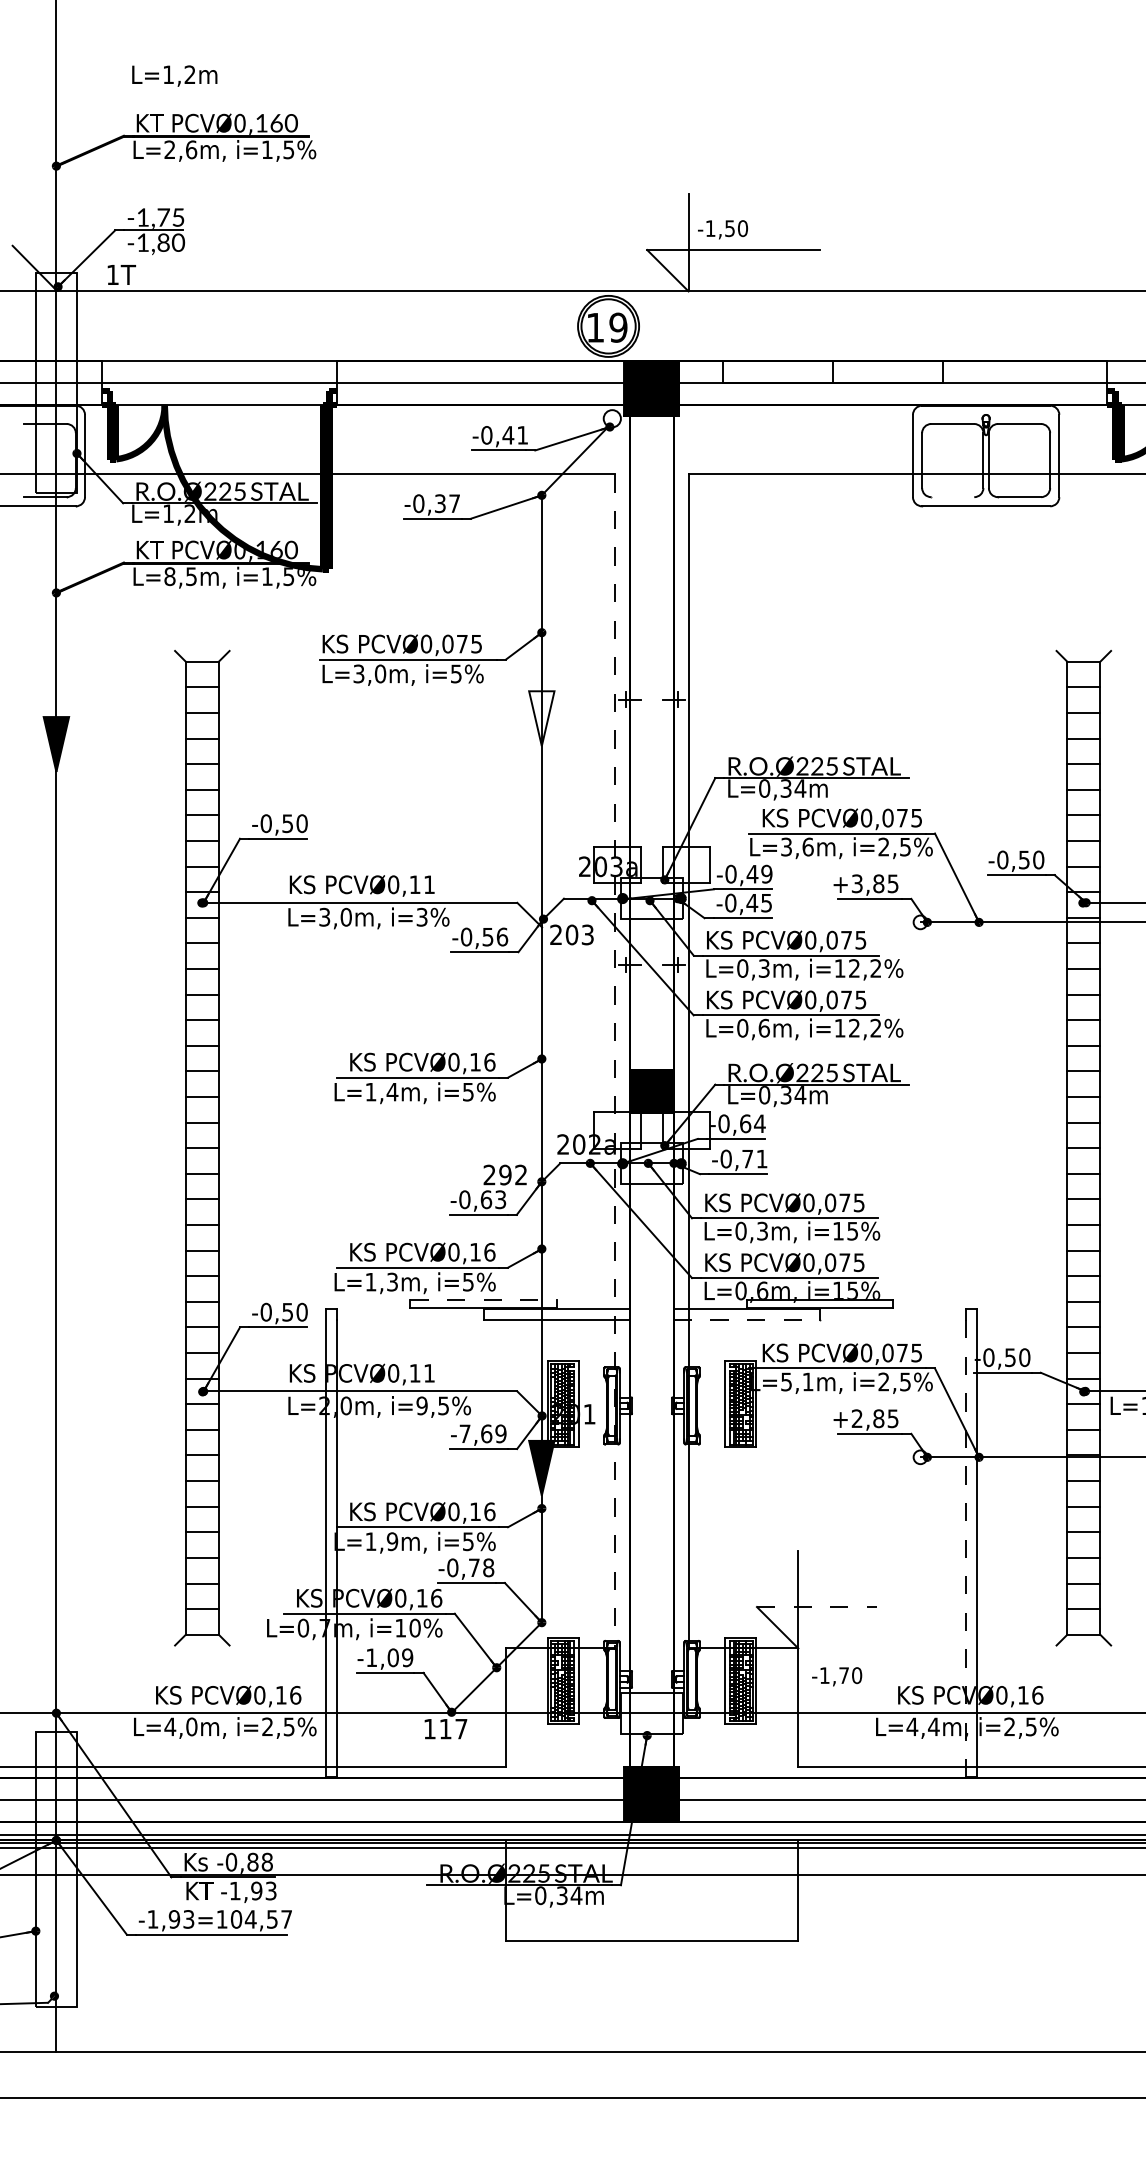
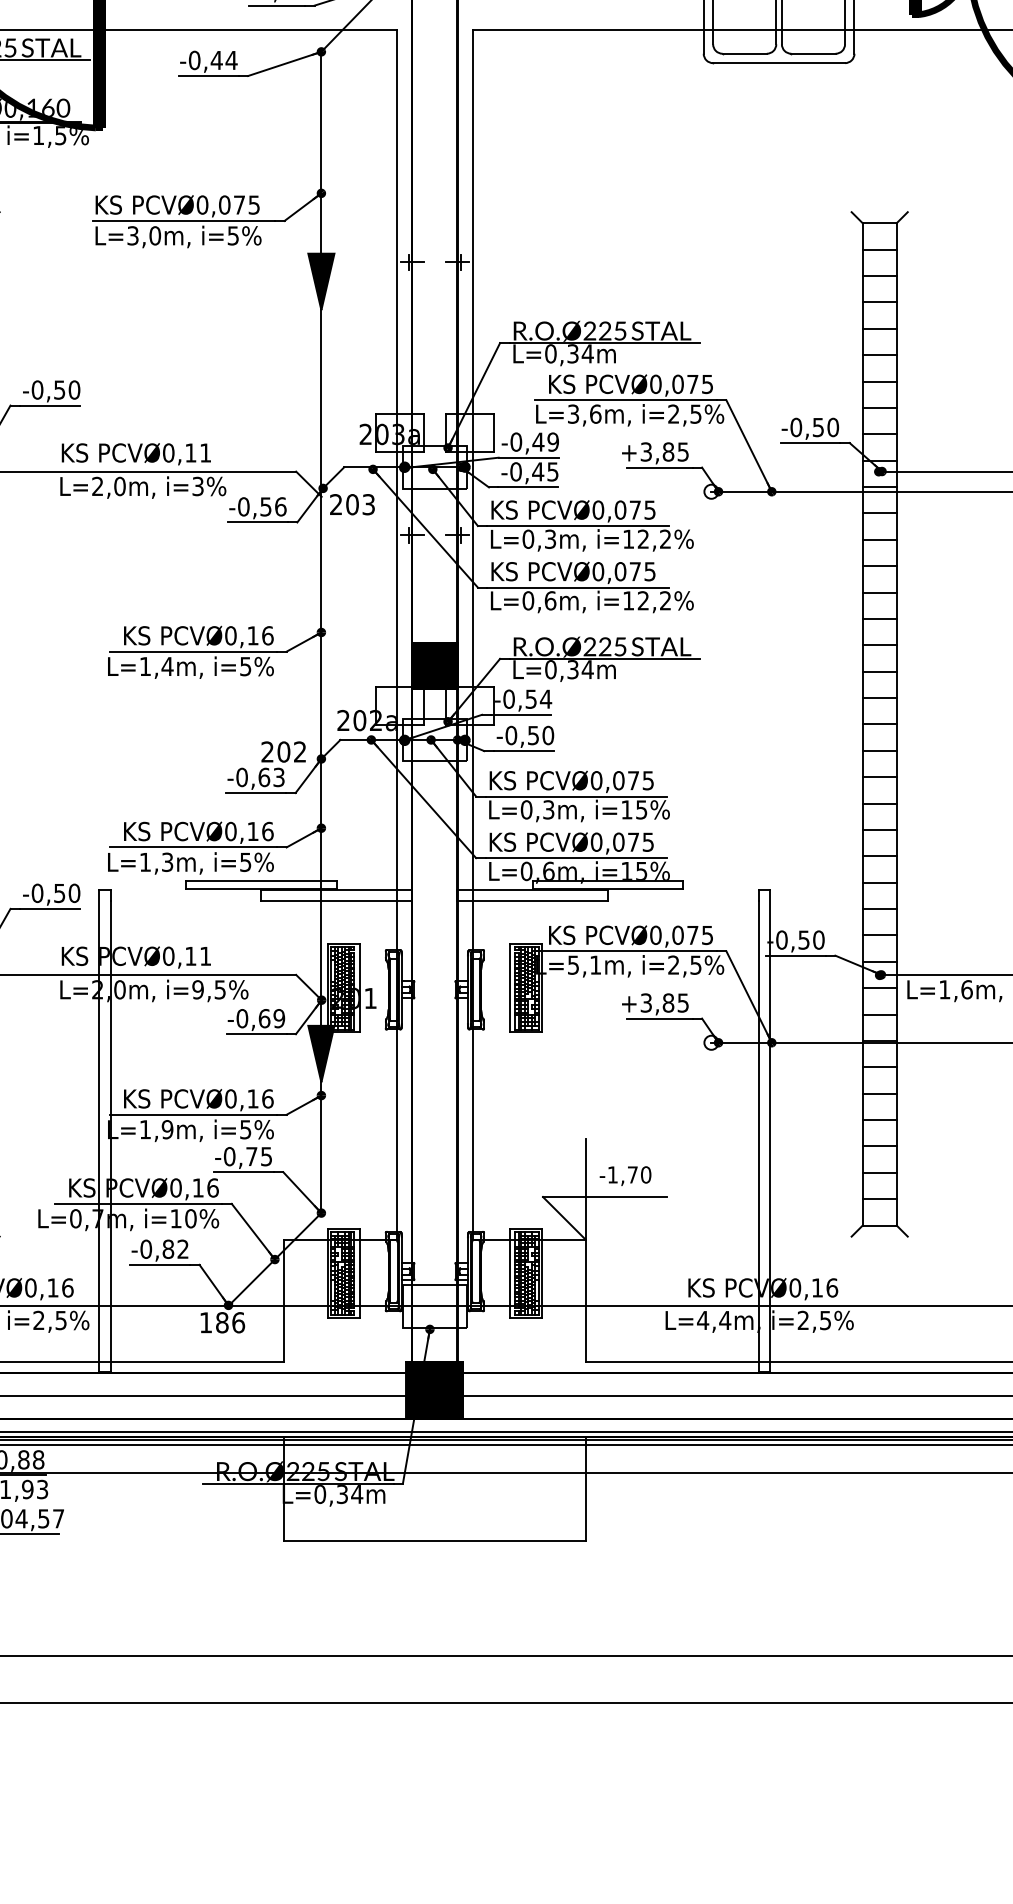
line: (952, 497) -> (744, 54), added
text: (447, 503) -> (224, 60), -0,37 -> -0,44
fill: (541, 718) -> (321, 281), added
text: (324, 917) -> (97, 486), L=3,0m, -> L=2,0m,
line: (615, 1061) -> (397, 635), dashed -> solid
text: (745, 1123) -> (531, 698), -0,64 -> -0,54
text: (754, 1158) -> (540, 734), -0,71 -> -0,50
text: (505, 1175) -> (283, 752), 292 -> 202
line: (484, 1300) -> (262, 881), dashed -> solid
line: (747, 1320) -> (533, 901), dashed -> solid
text: (856, 1418) -> (645, 1002), +2,85 -> +3,85
text: (464, 1433) -> (241, 1018), -7,69 -> -0,69
line: (966, 1548) -> (758, 1136), dashed -> solid
text: (488, 1567) -> (266, 1156), -0,78 -> -0,75
line: (817, 1607) -> (605, 1197), dashed -> solid
text: (389, 1657) -> (164, 1248), -1,09 -> -0,82
text: (837, 1676) -> (625, 1175), moved
text: (453, 1728) -> (230, 1322), 117 -> 186

